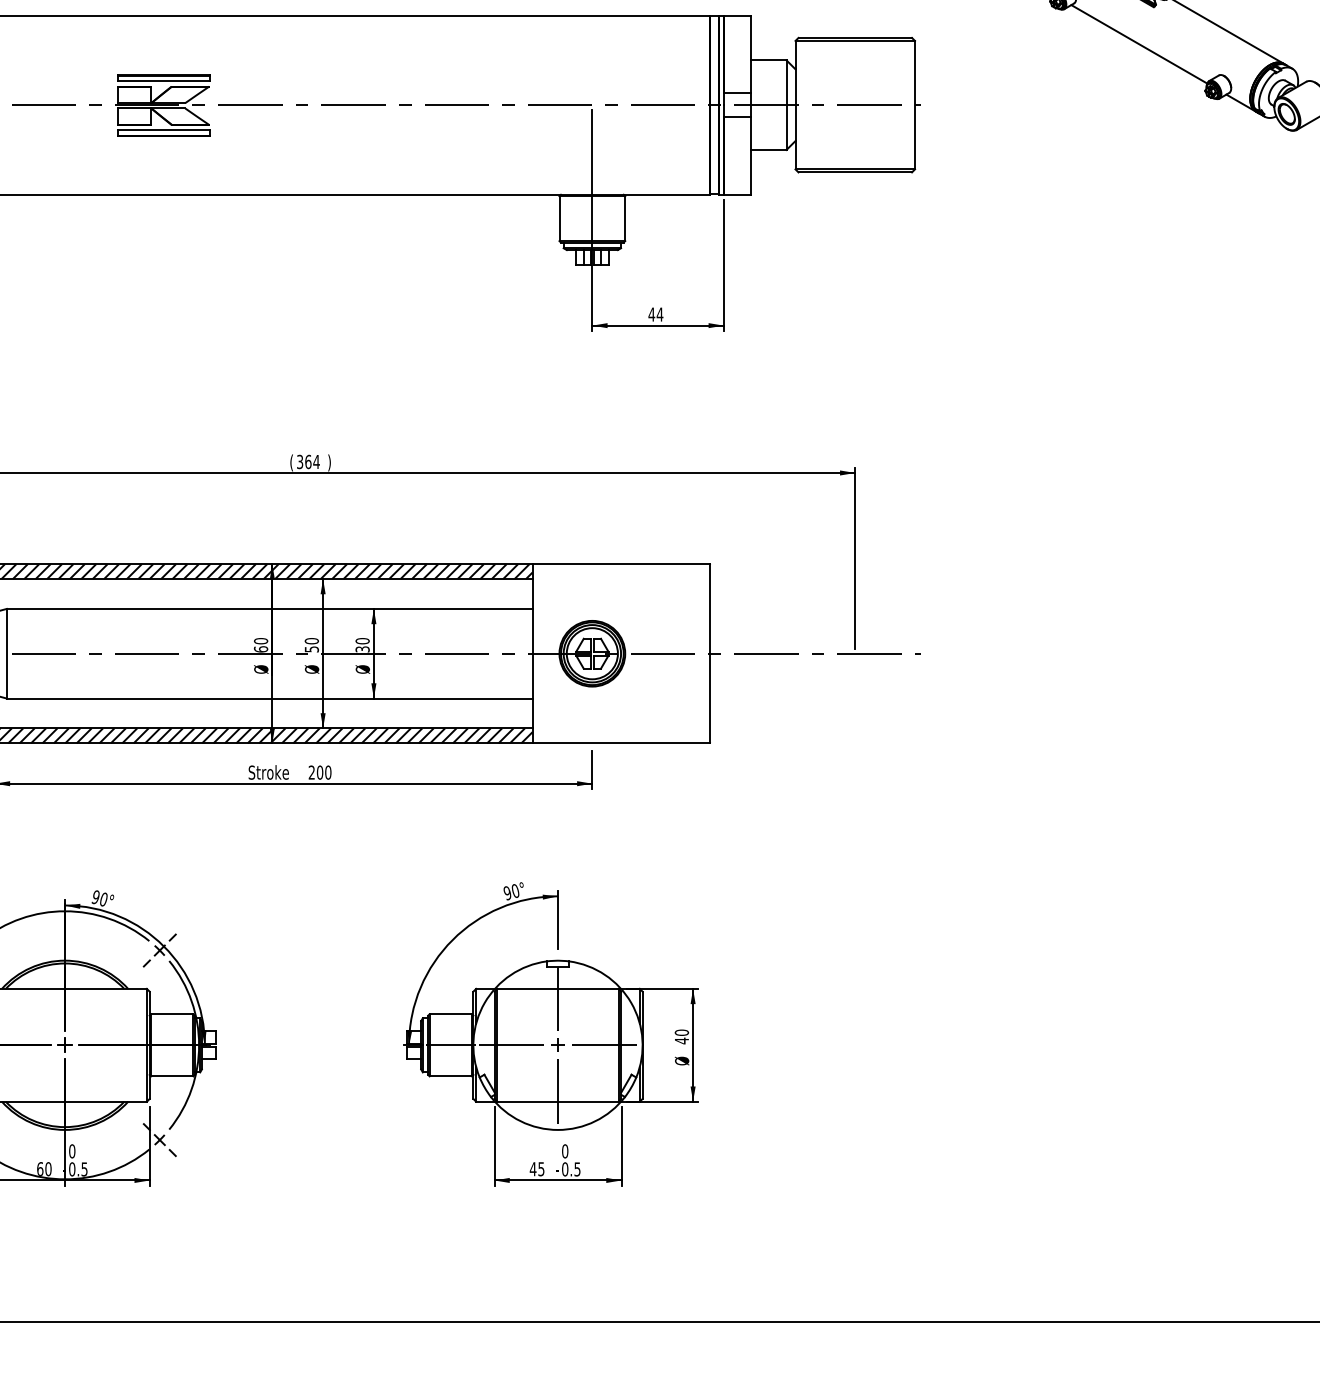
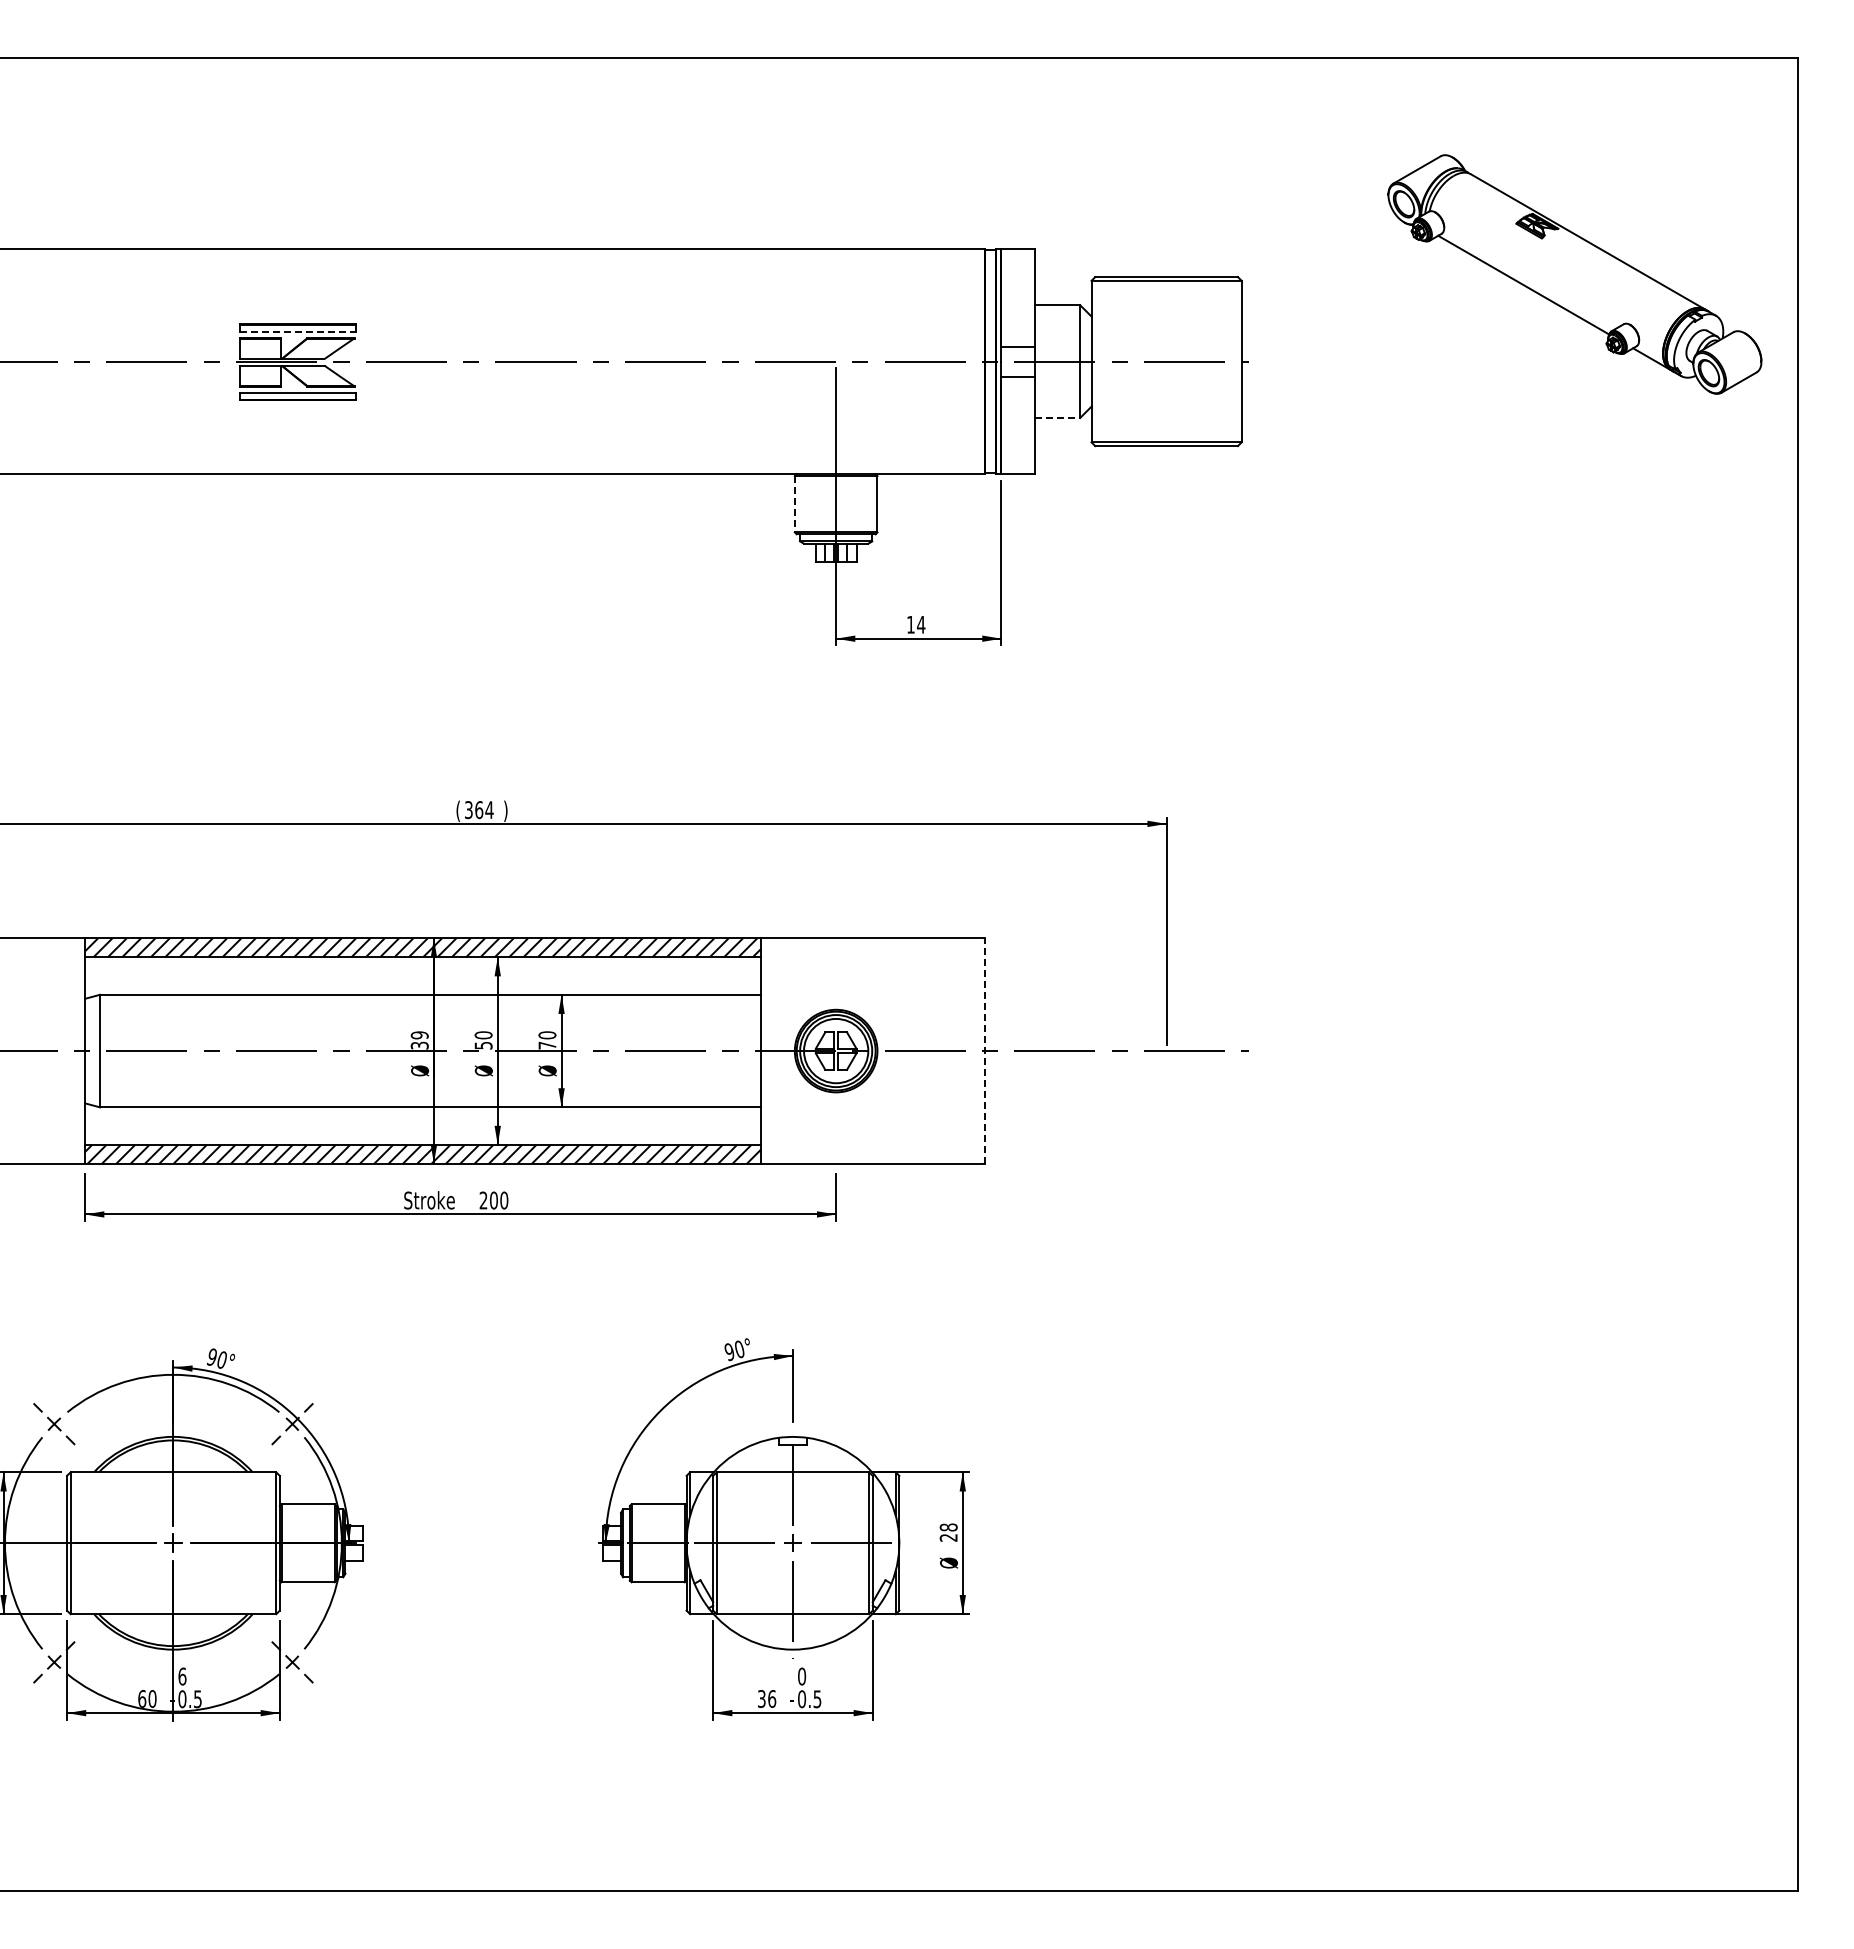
line: (164, 81) -> (298, 331), solid -> dashed
line: (768, 149) -> (1057, 417), solid -> dashed
line: (559, 218) -> (794, 504), solid -> dashed
text: (651, 314) -> (910, 624), 44 -> 14
text: (260, 645) -> (419, 1040), 60 -> 39
text: (362, 649) -> (547, 1045), 30 -> 70
line: (710, 654) -> (984, 1051), solid -> dashed
text: (681, 1036) -> (948, 1532), 40 -> 28
text: (72, 1151) -> (182, 1676), 0 -> 6
text: (536, 1168) -> (766, 1698), 45 -> 36

